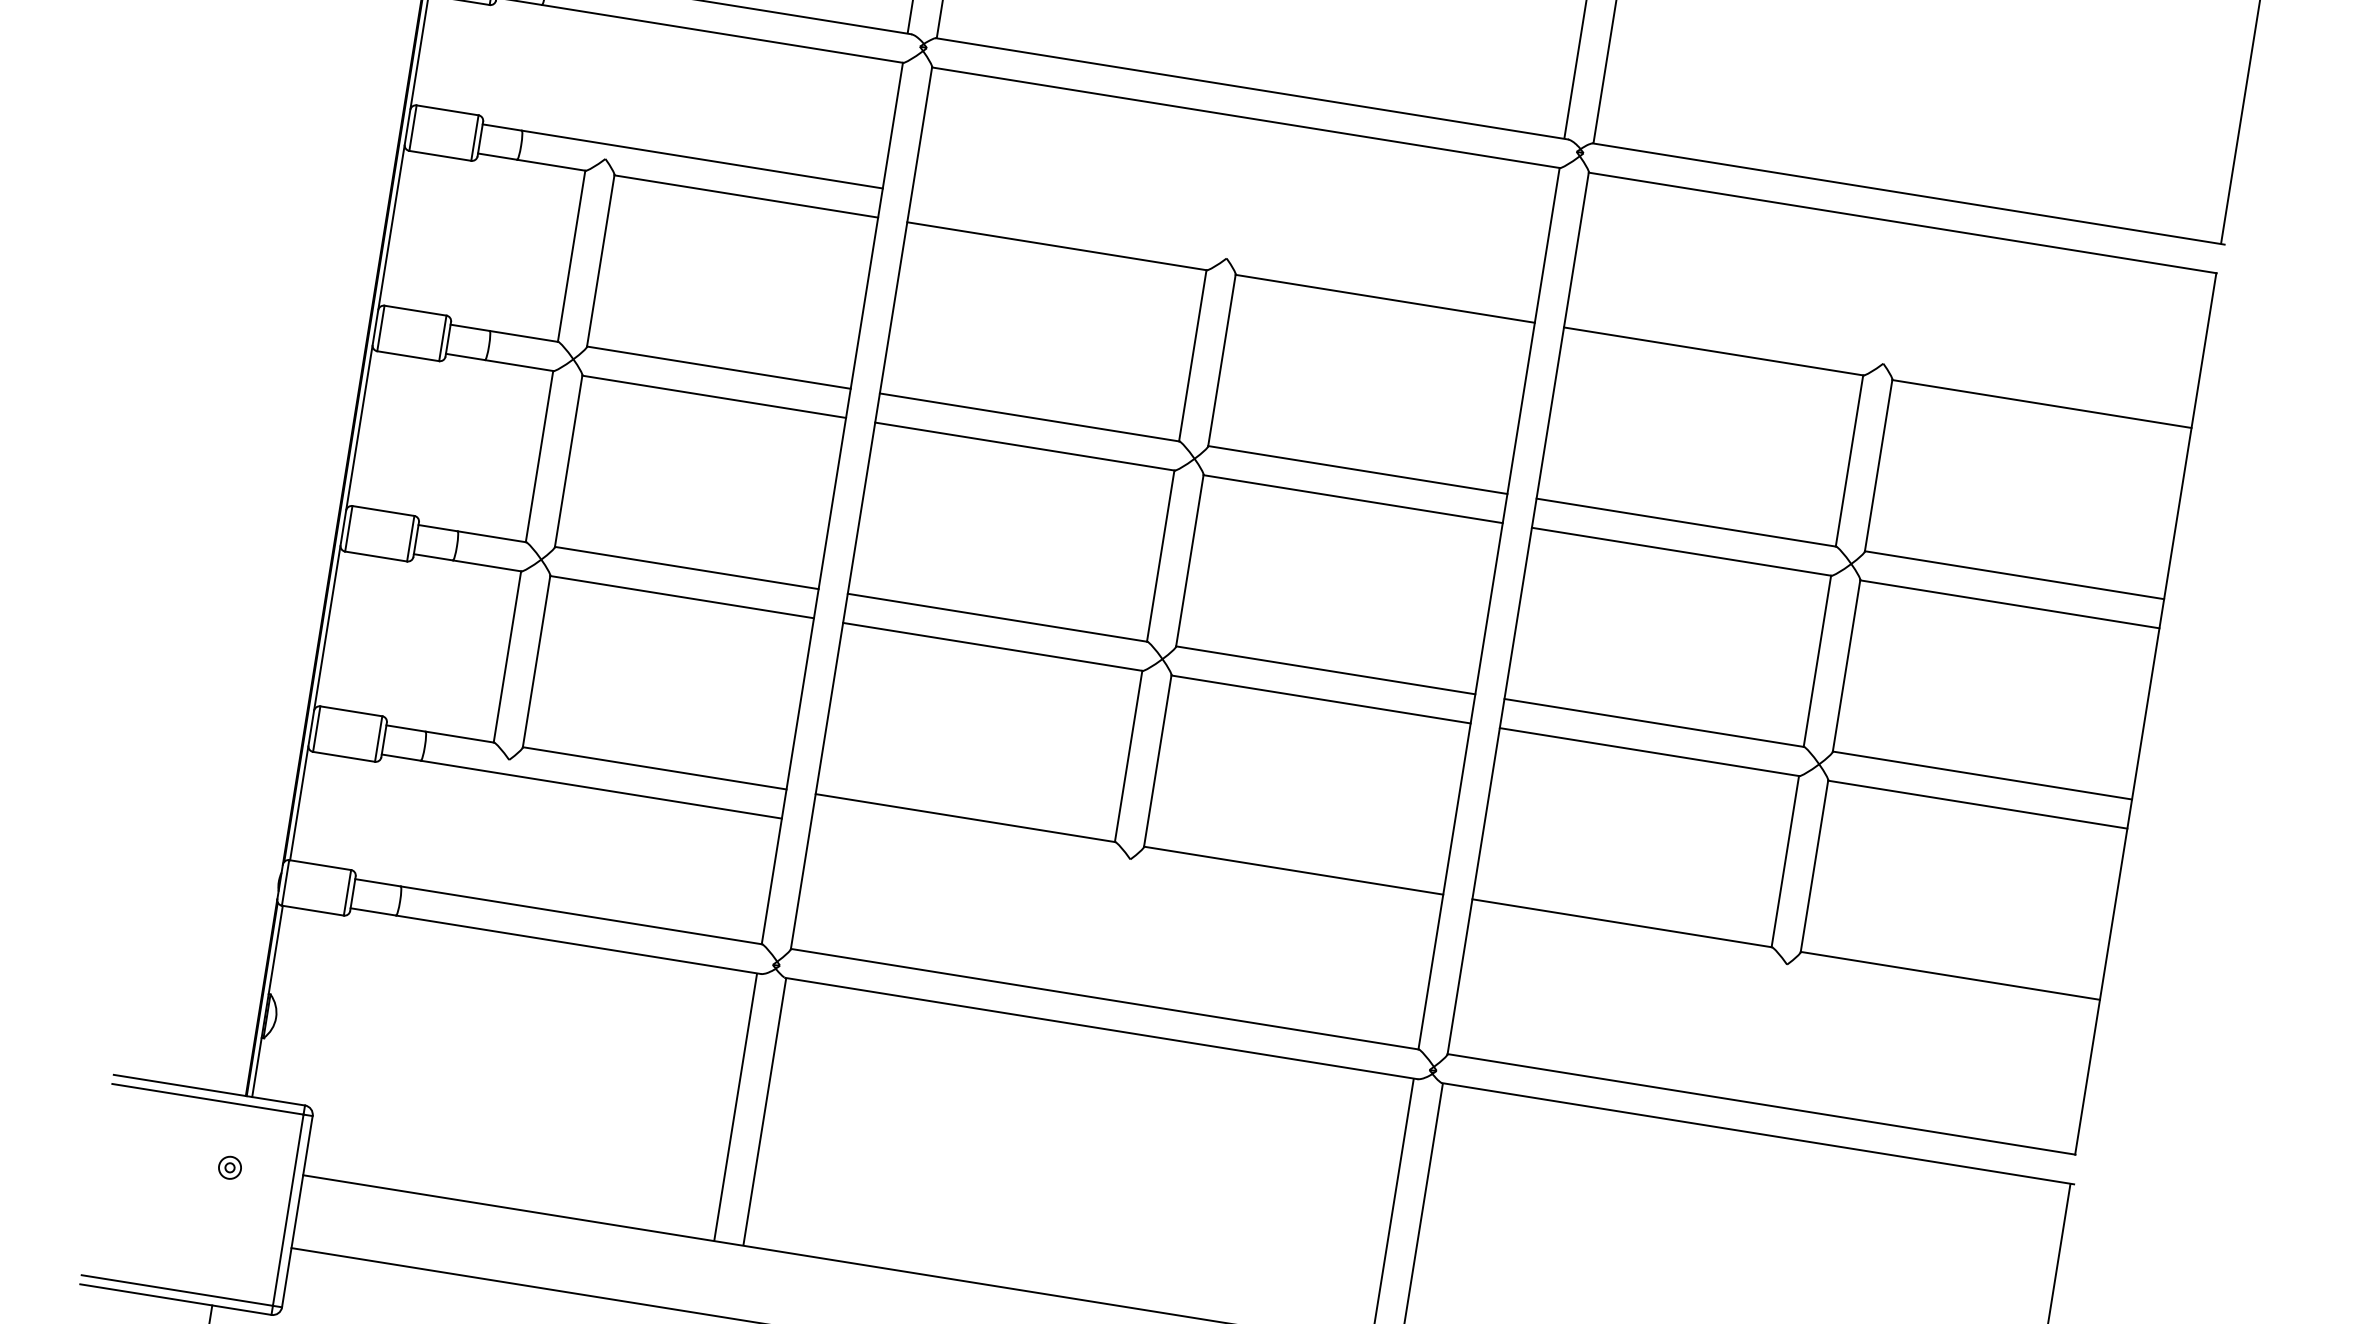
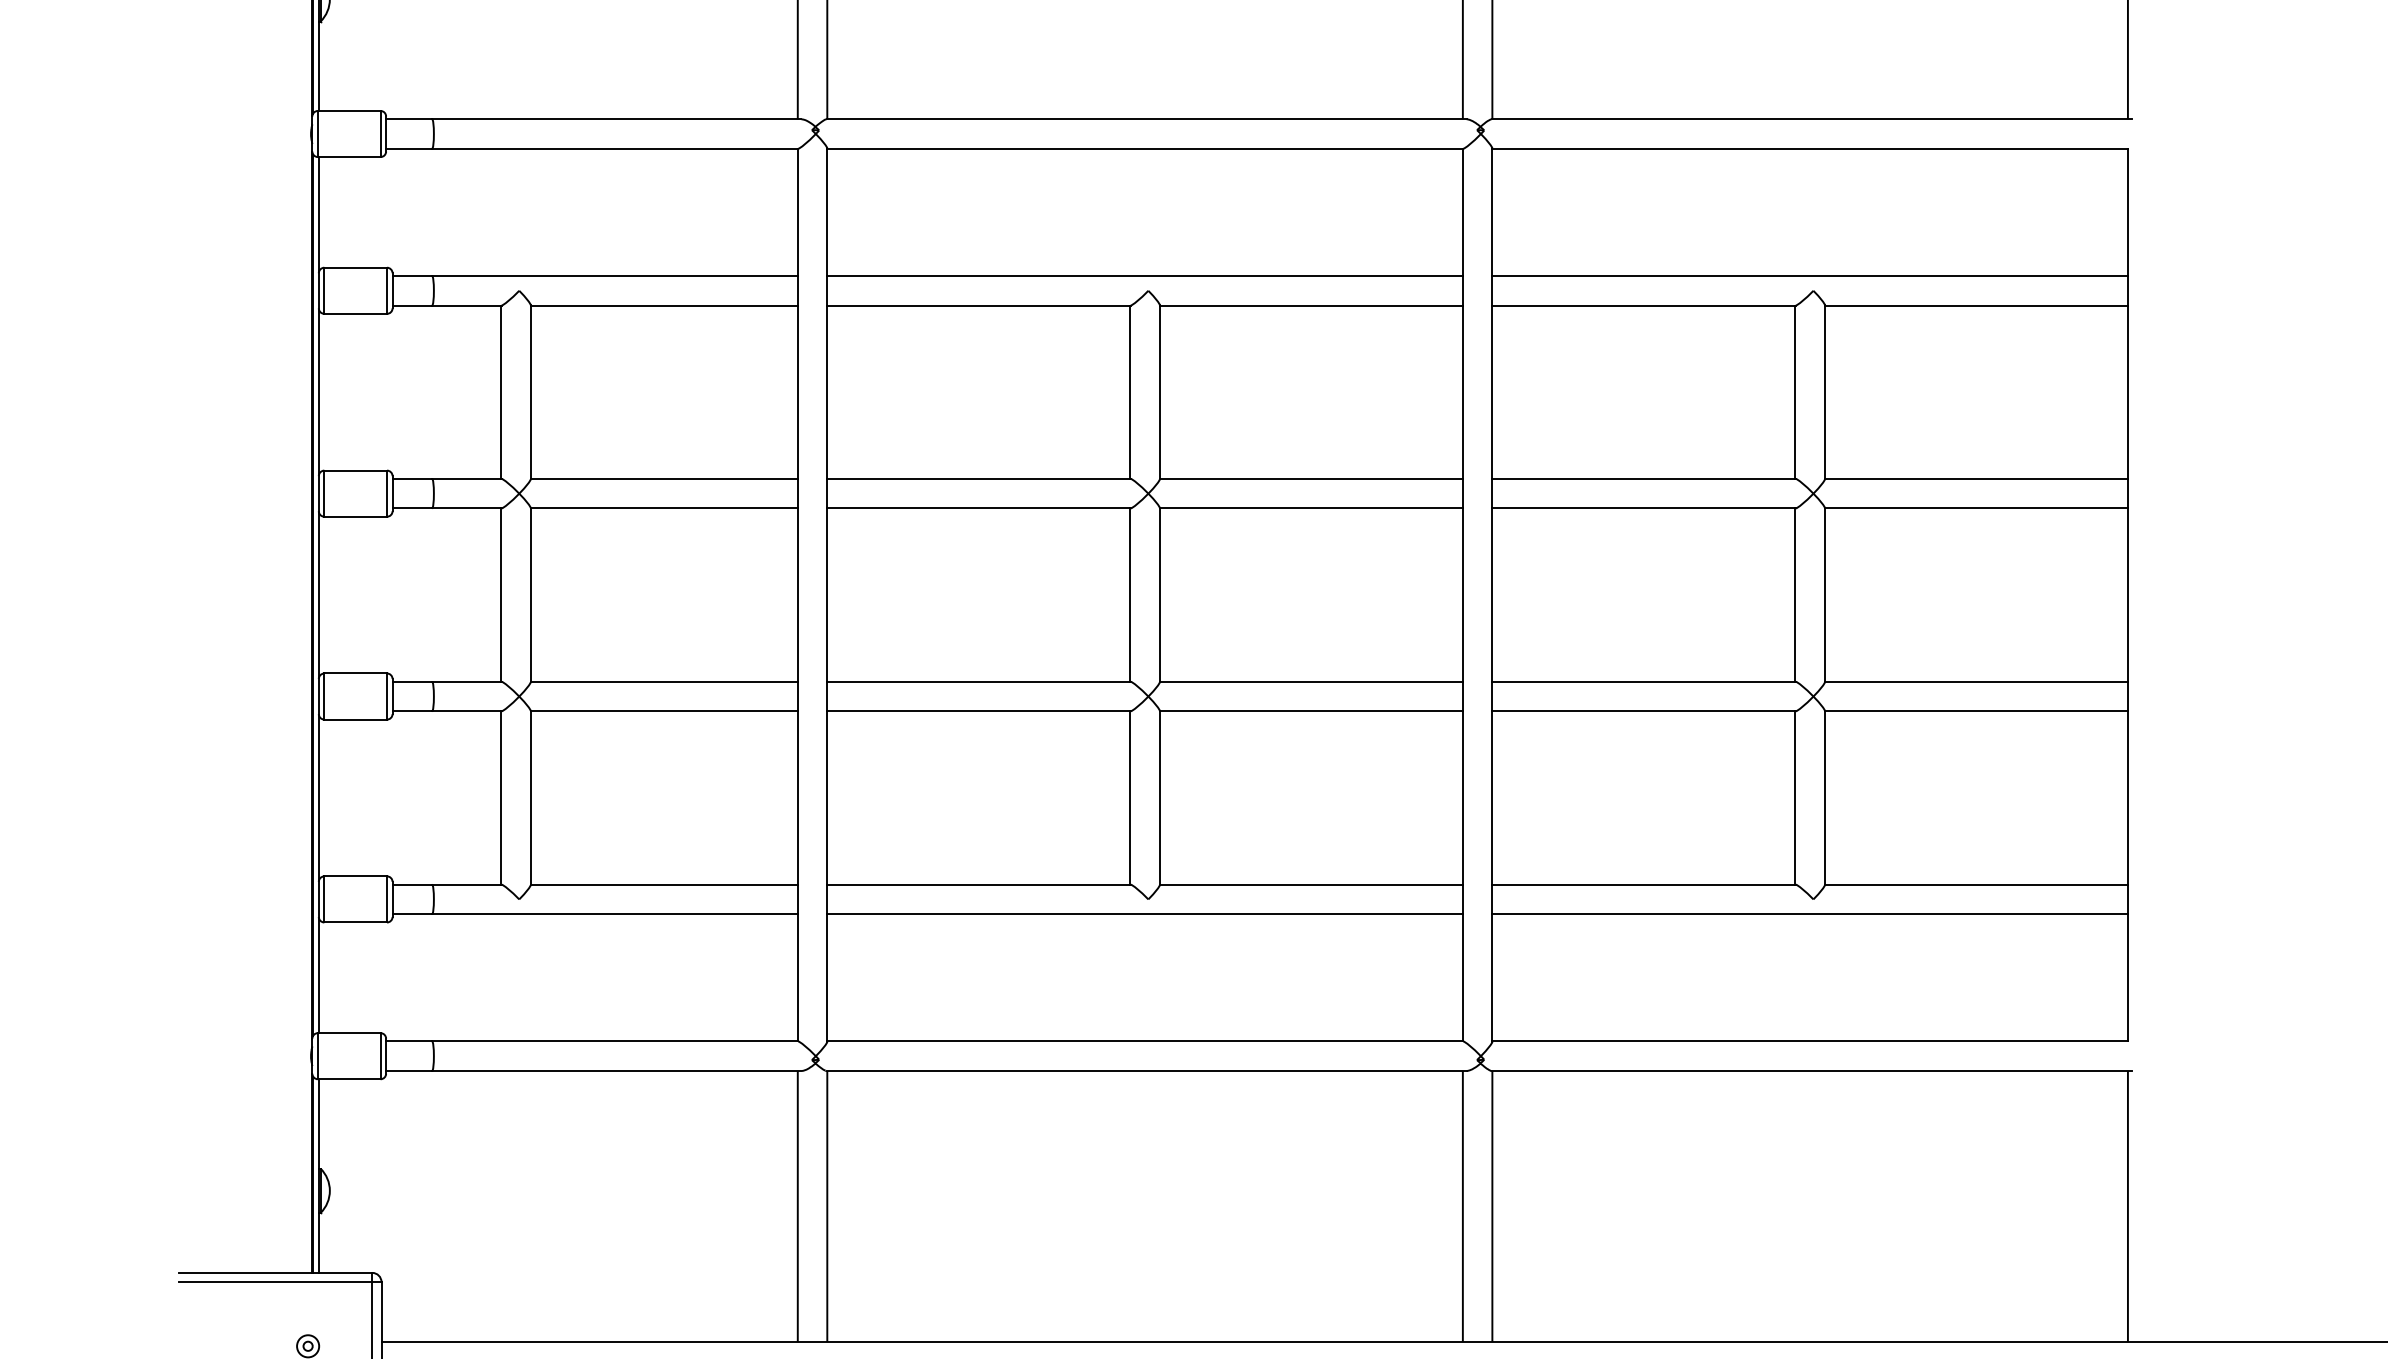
line: (1225, 243) -> (1144, 276), added
line: (1881, 348) -> (1809, 276), added
line: (1124, 873) -> (1144, 914), added
line: (1780, 978) -> (1809, 914), added

